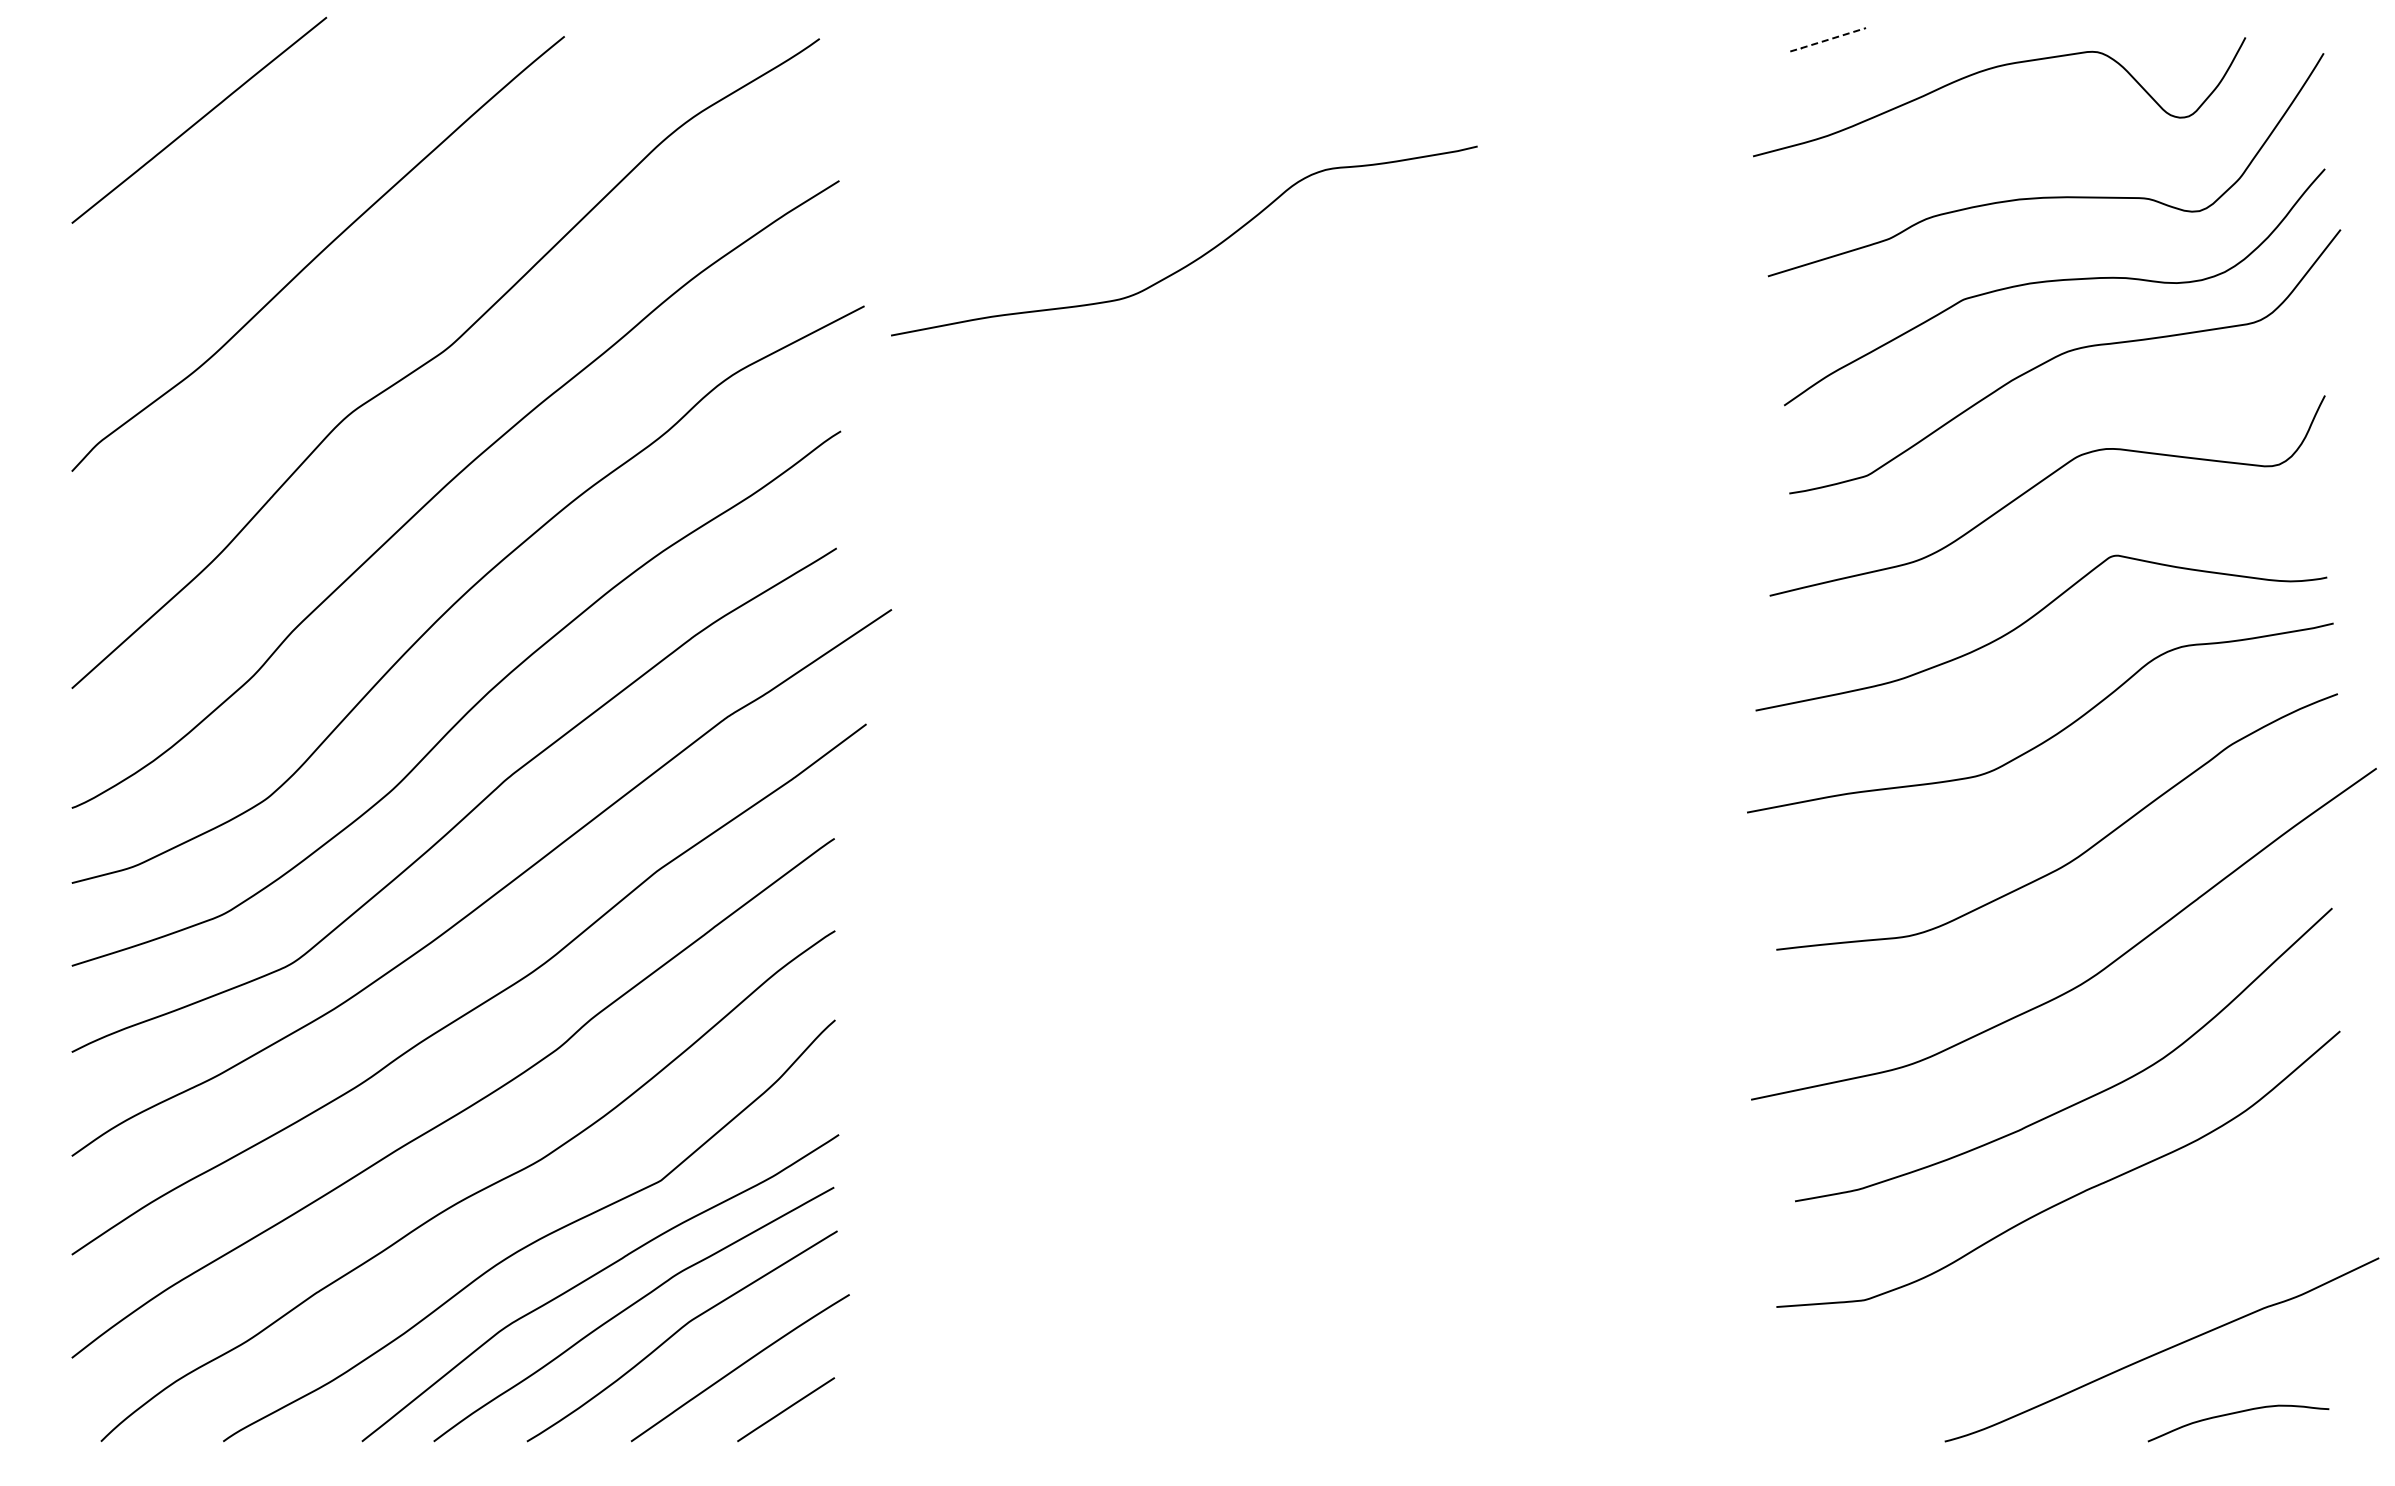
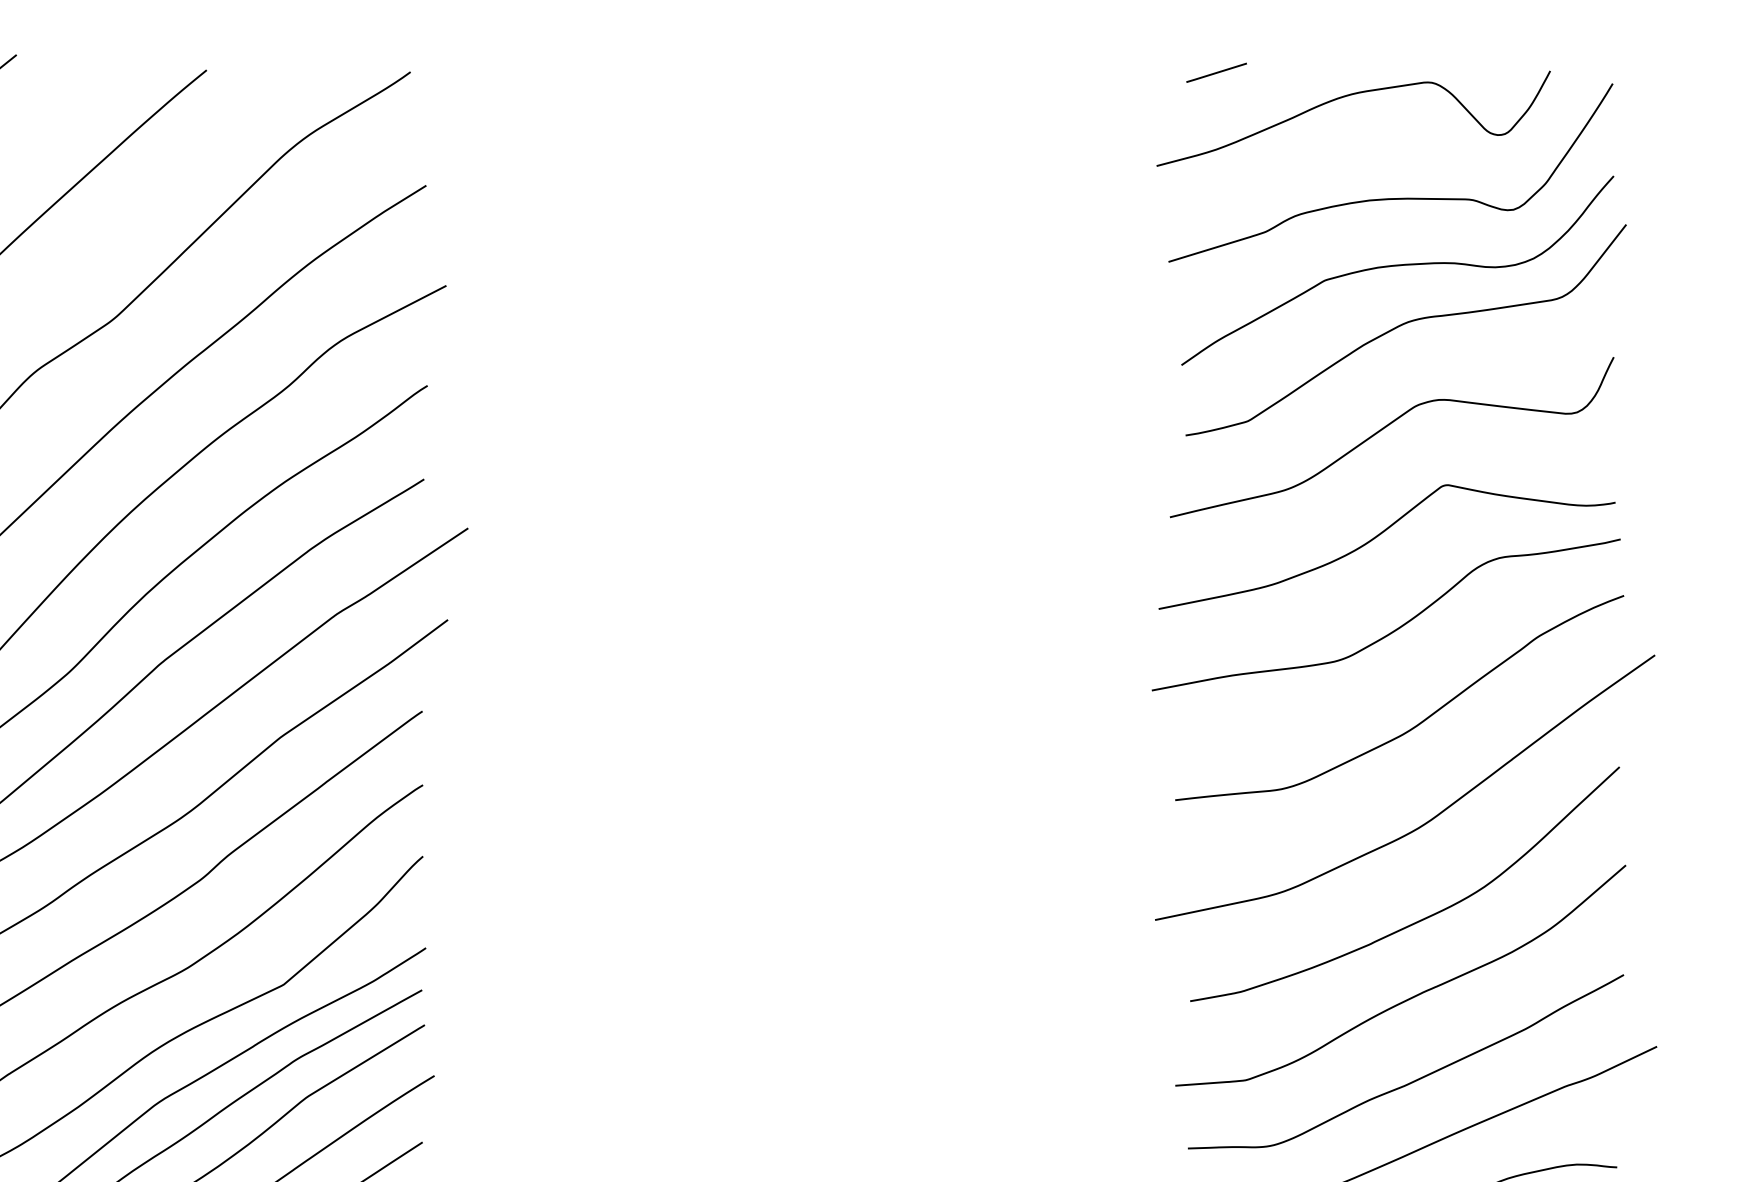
line: (1827, 40) -> (1216, 73), dashed -> solid
curve: (1196, 258) -> (711, 247), removed
curve: (2075, 1300) -> (1414, 1080), added

